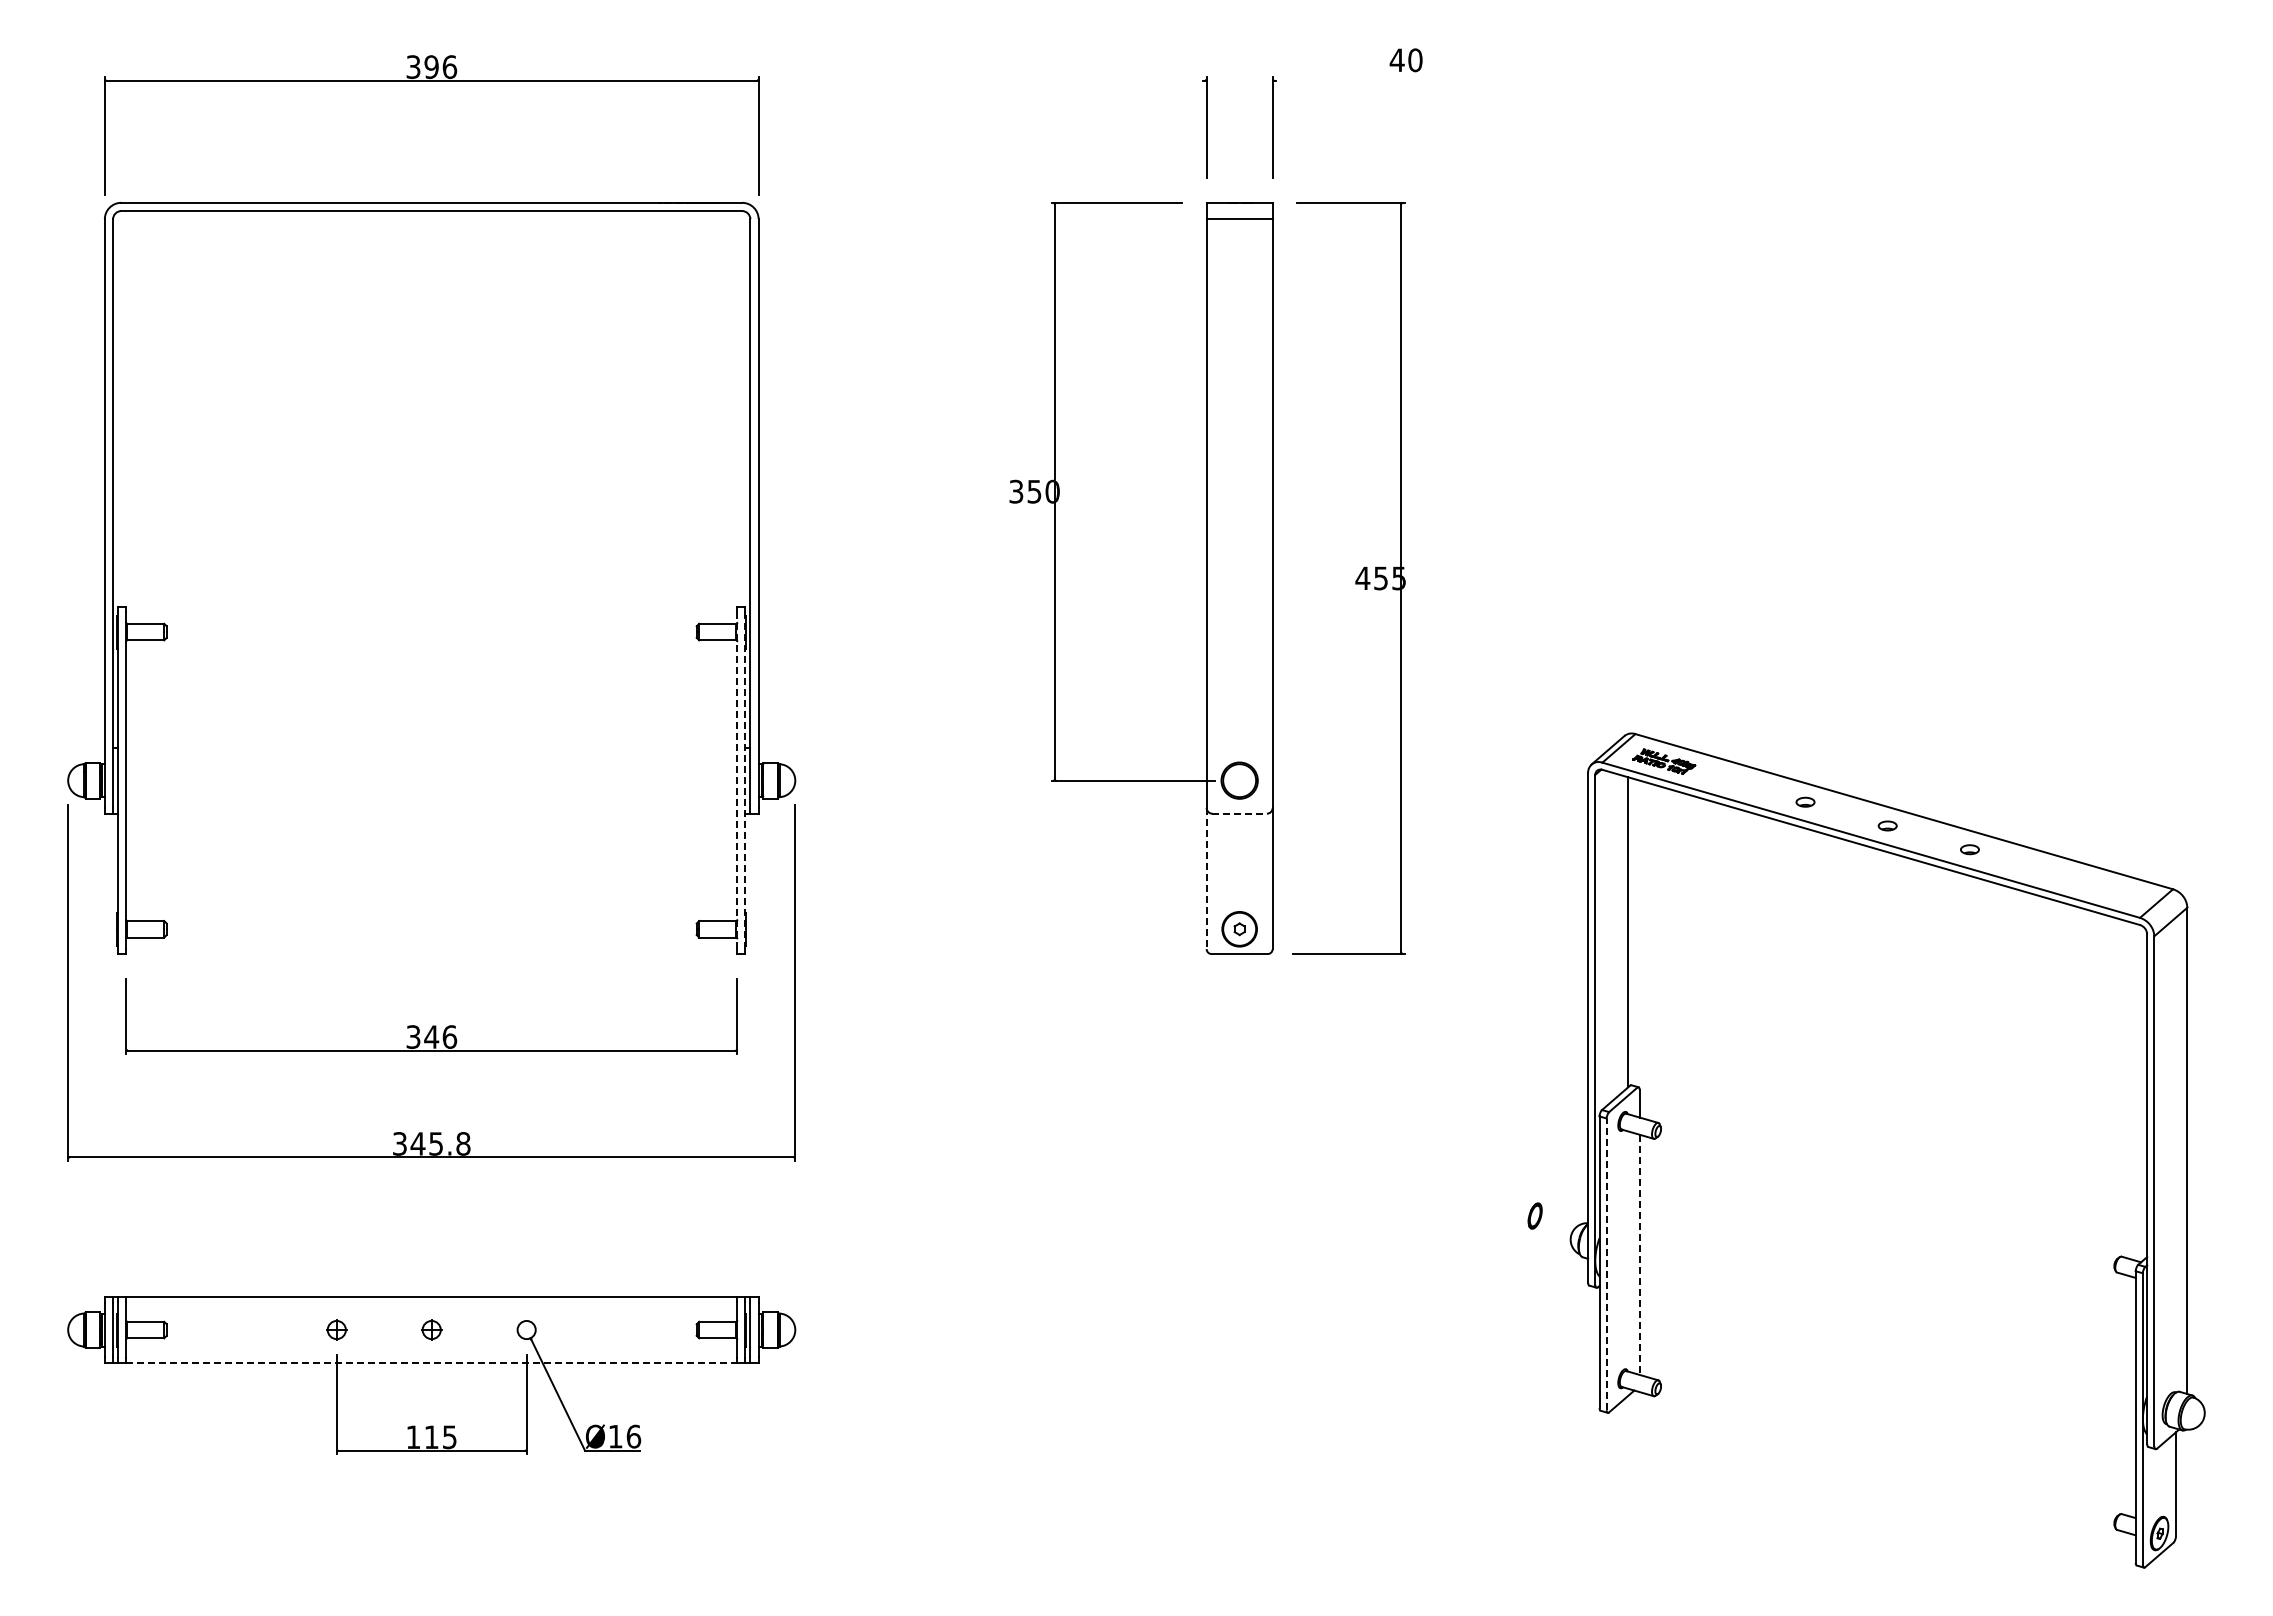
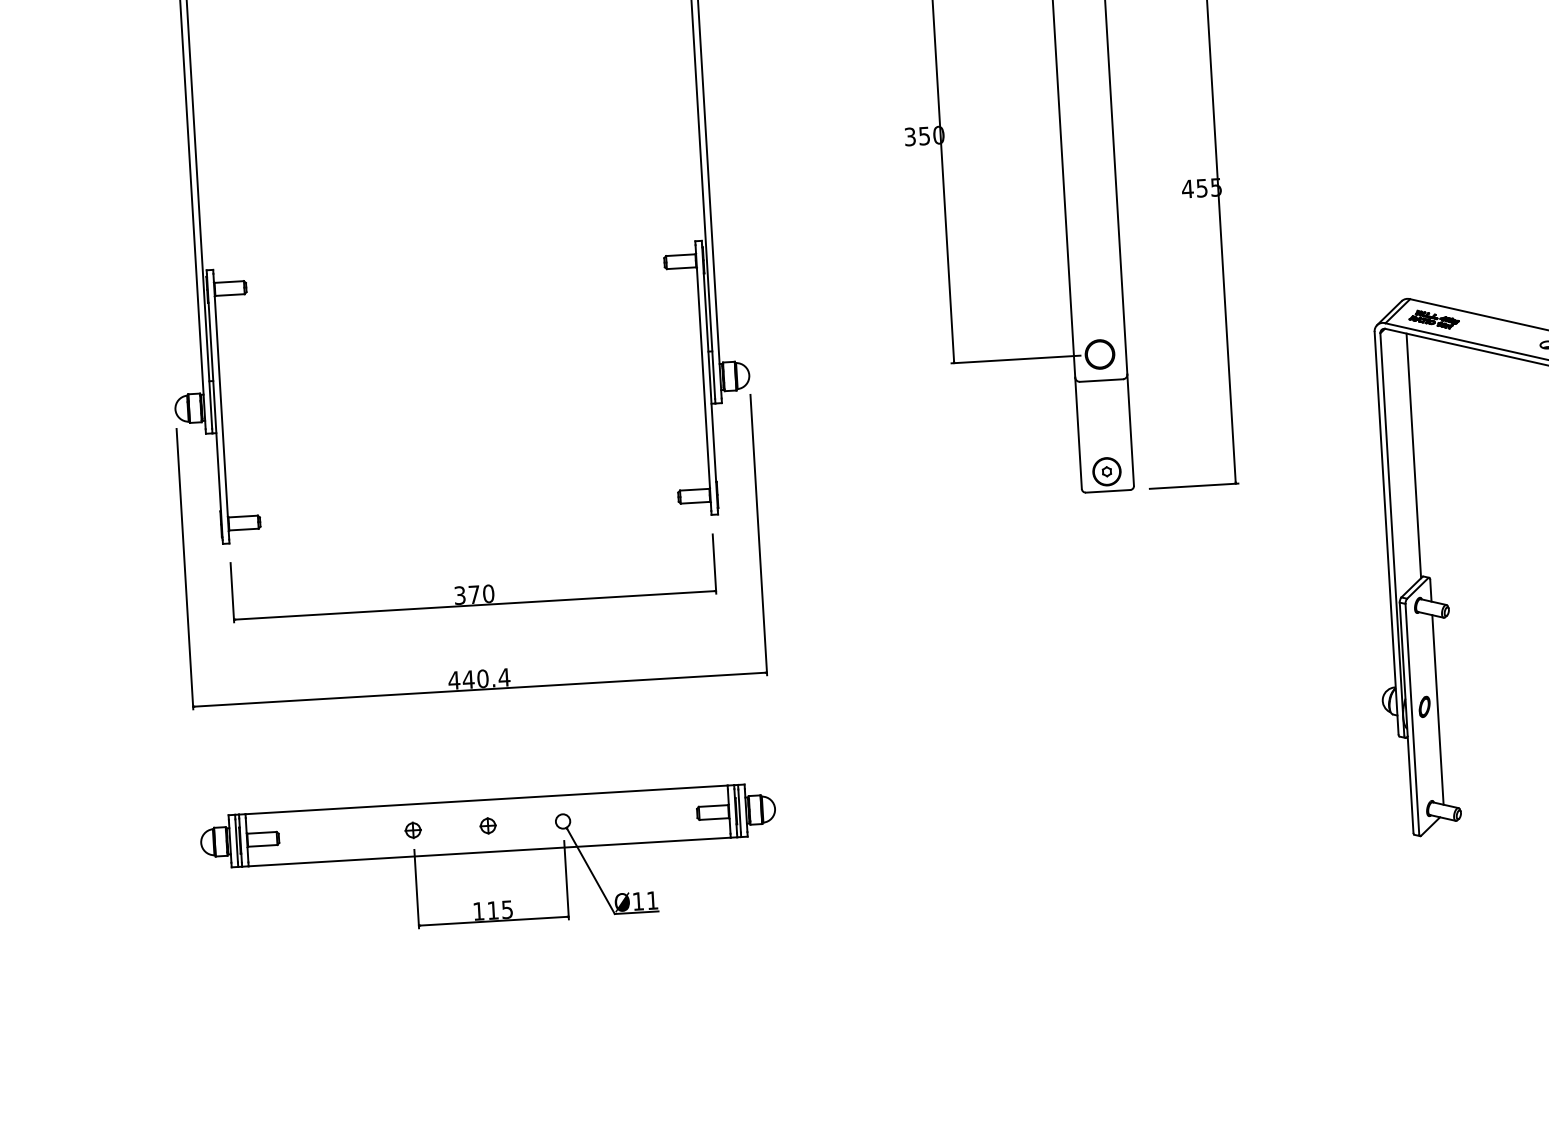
line: (737, 781) -> (703, 378), dashed -> solid
line: (745, 781) -> (710, 378), dashed -> solid
line: (1240, 813) -> (1102, 380), dashed -> solid
line: (1206, 878) -> (1078, 433), dashed -> solid
text: (440, 1036) -> (481, 593), 346 -> 370
text: (431, 1143) -> (479, 678), 345.8 -> 440.4
part: (1534, 1215) -> (1424, 706), moved
line: (1639, 1255) -> (1437, 710), dashed -> solid
line: (1606, 1264) -> (1412, 719), dashed -> solid
line: (432, 1363) -> (490, 852), dashed -> solid
text: (633, 1436) -> (652, 900), Ø16 -> Ø11

